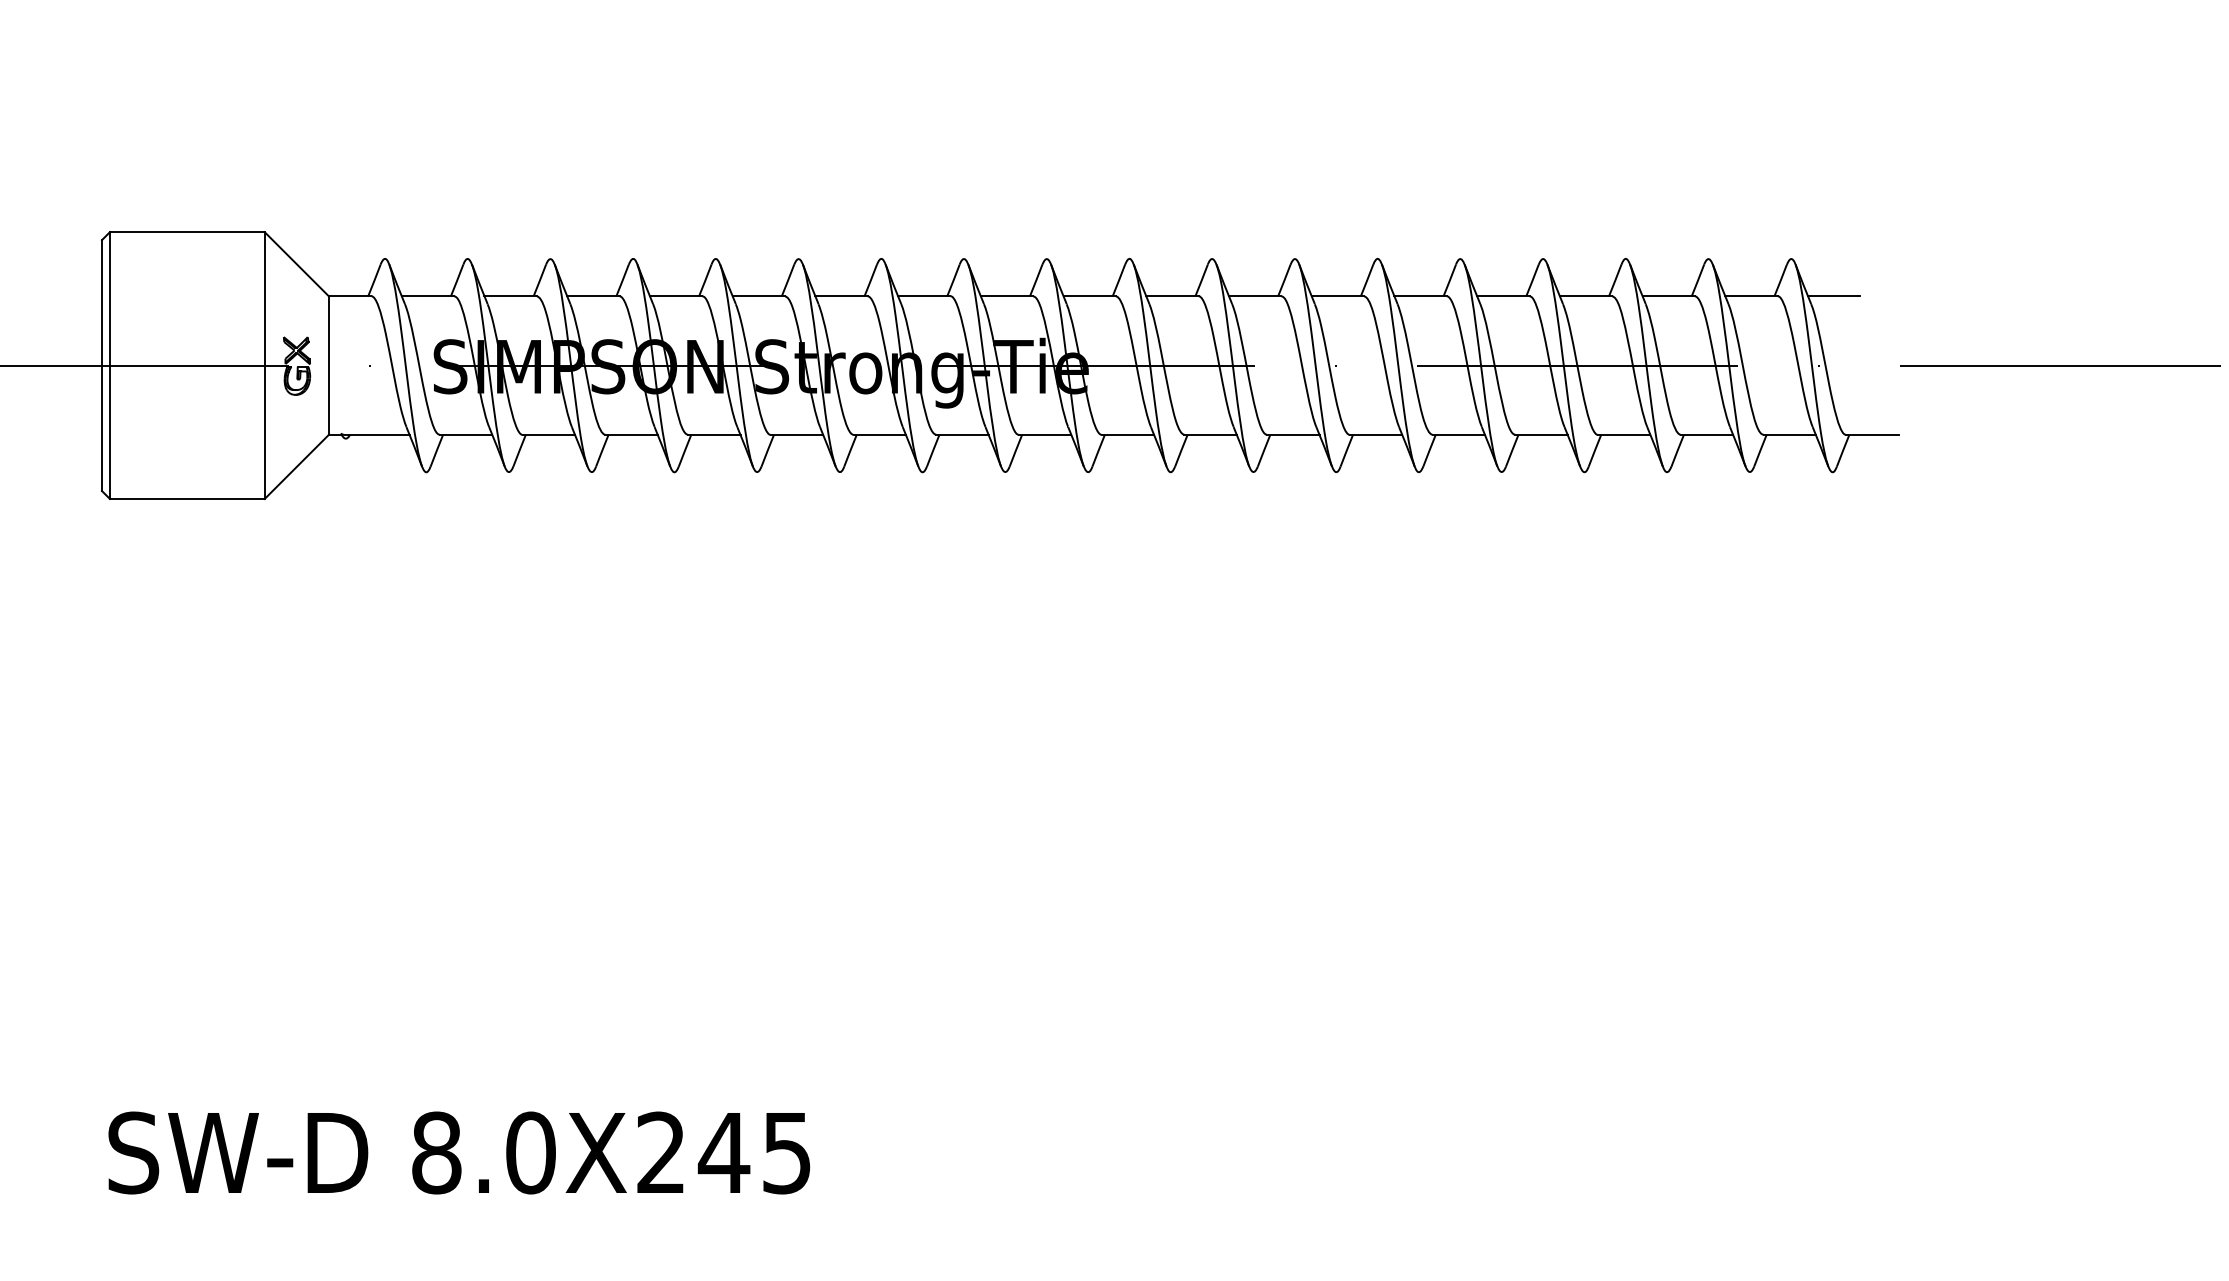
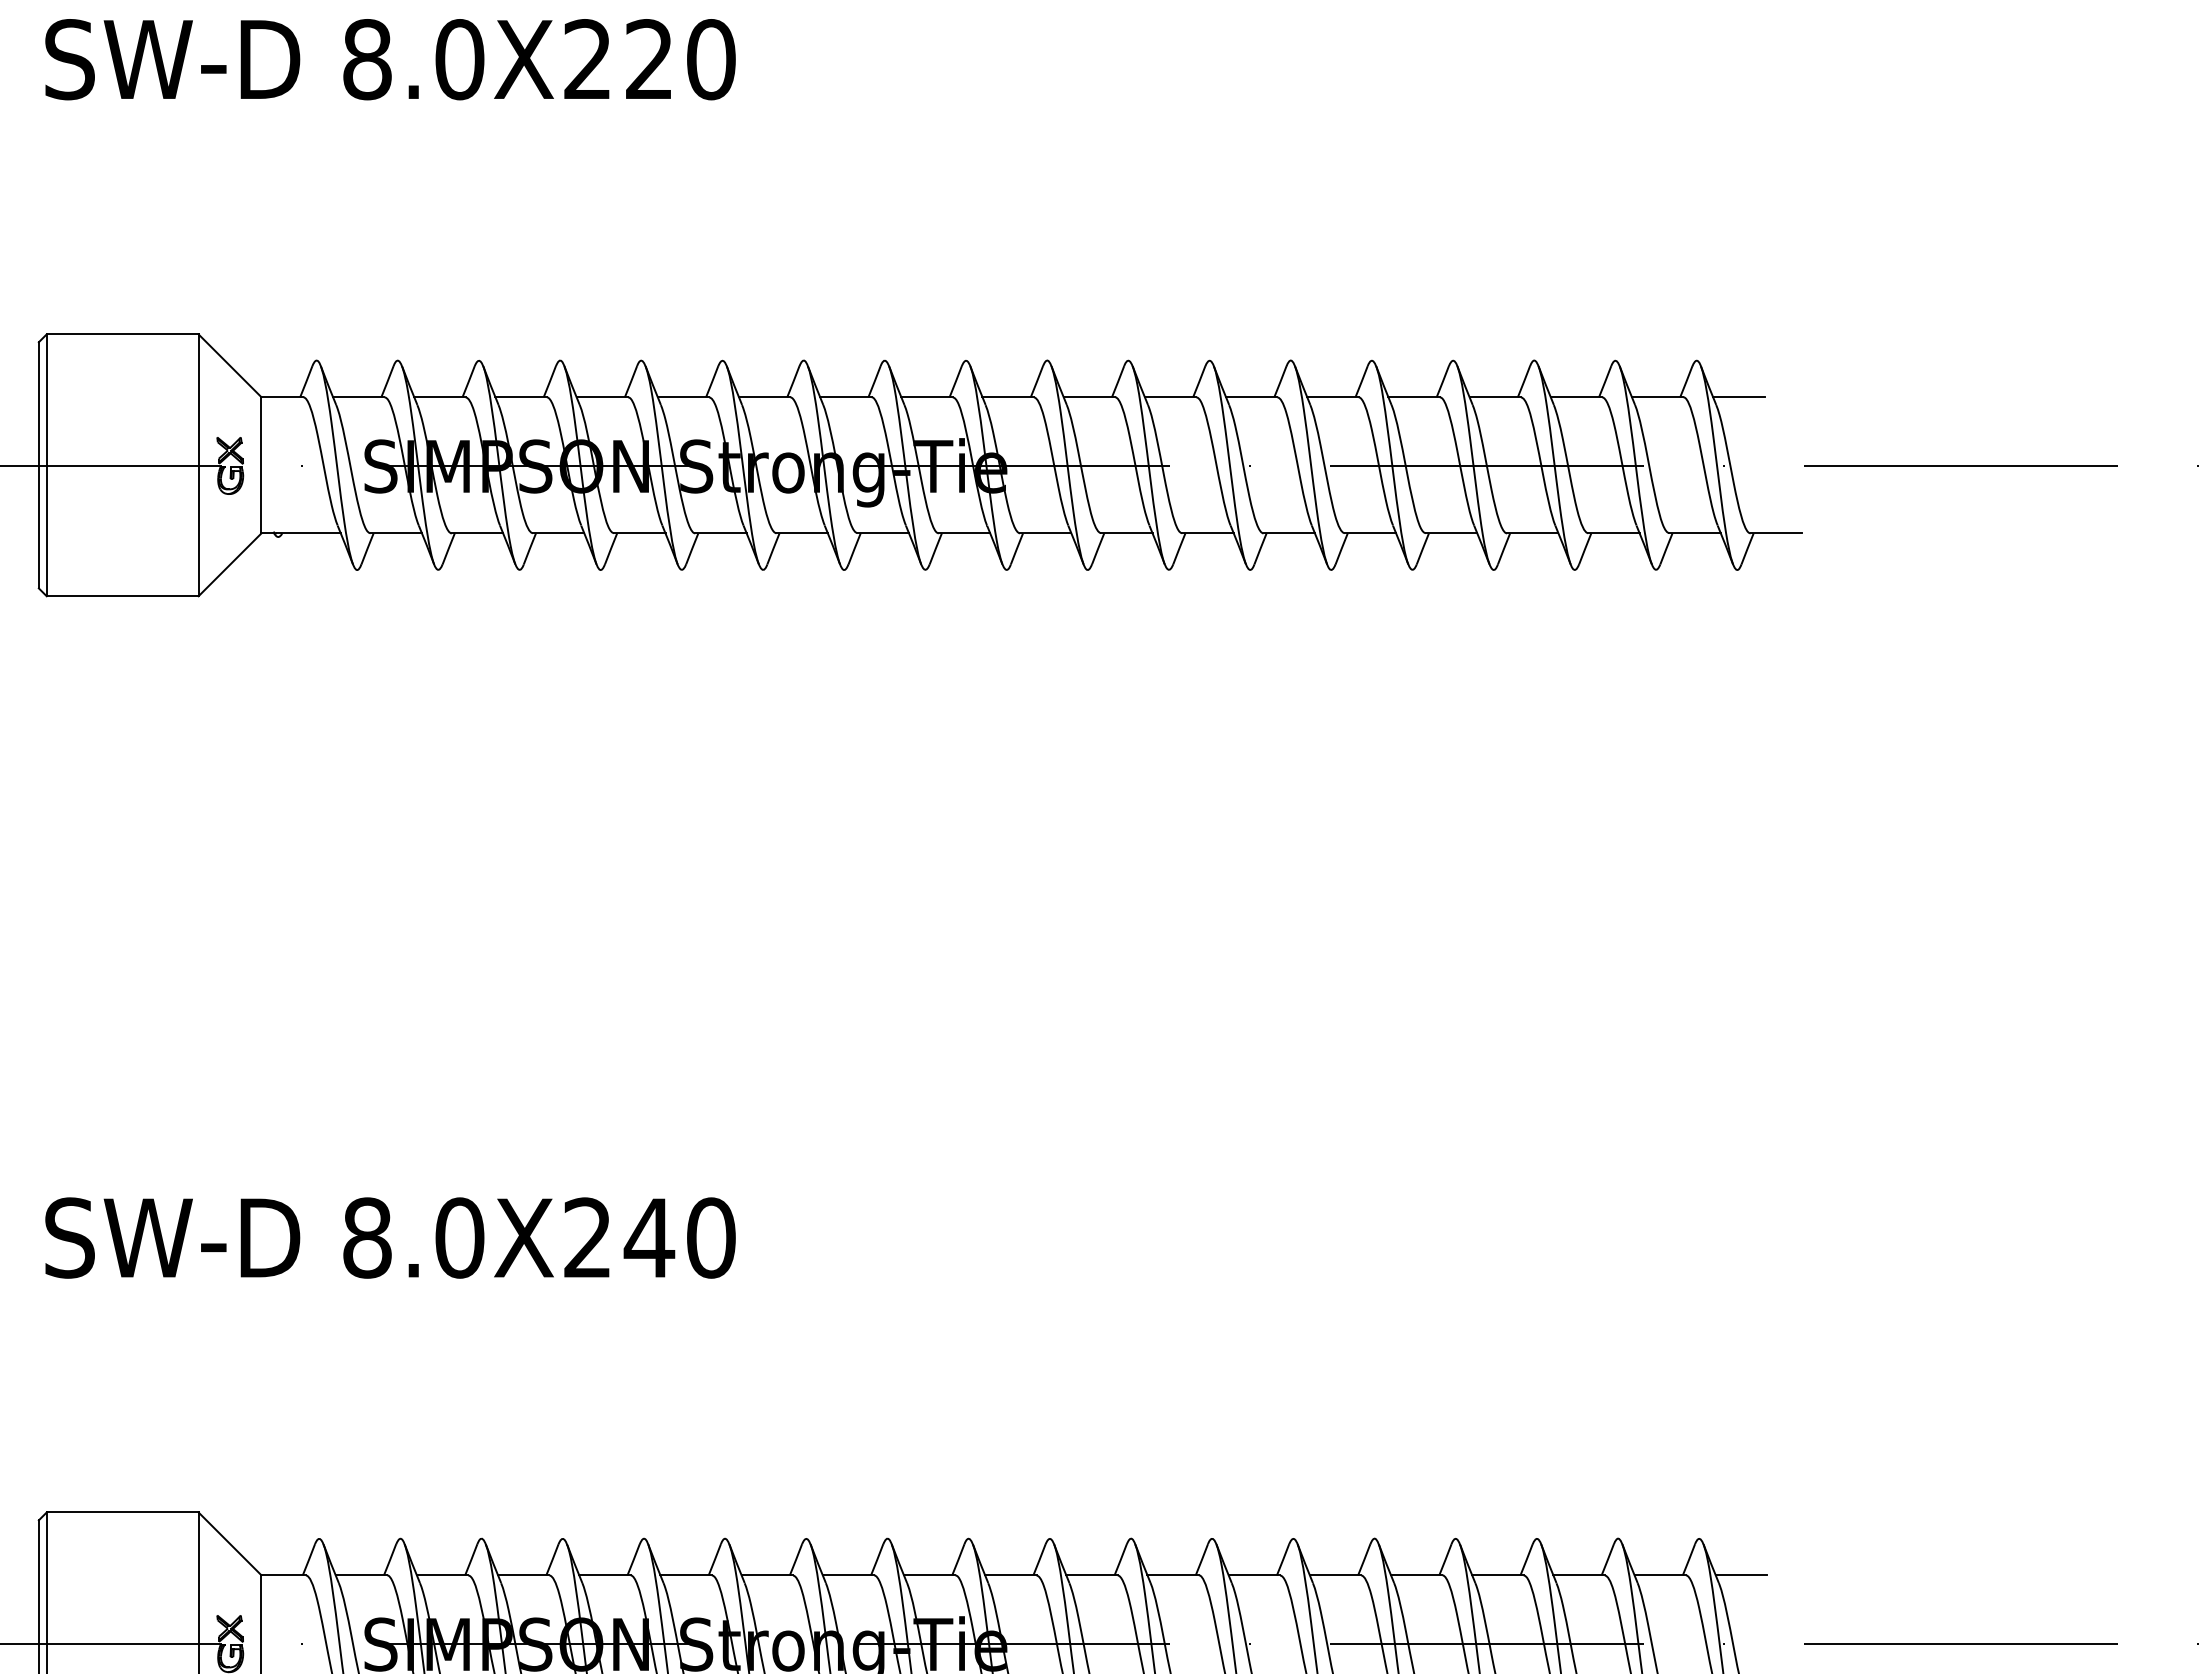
text: (787, 1152) -> (711, 1237), 8.0X245 -> 8.0X240

